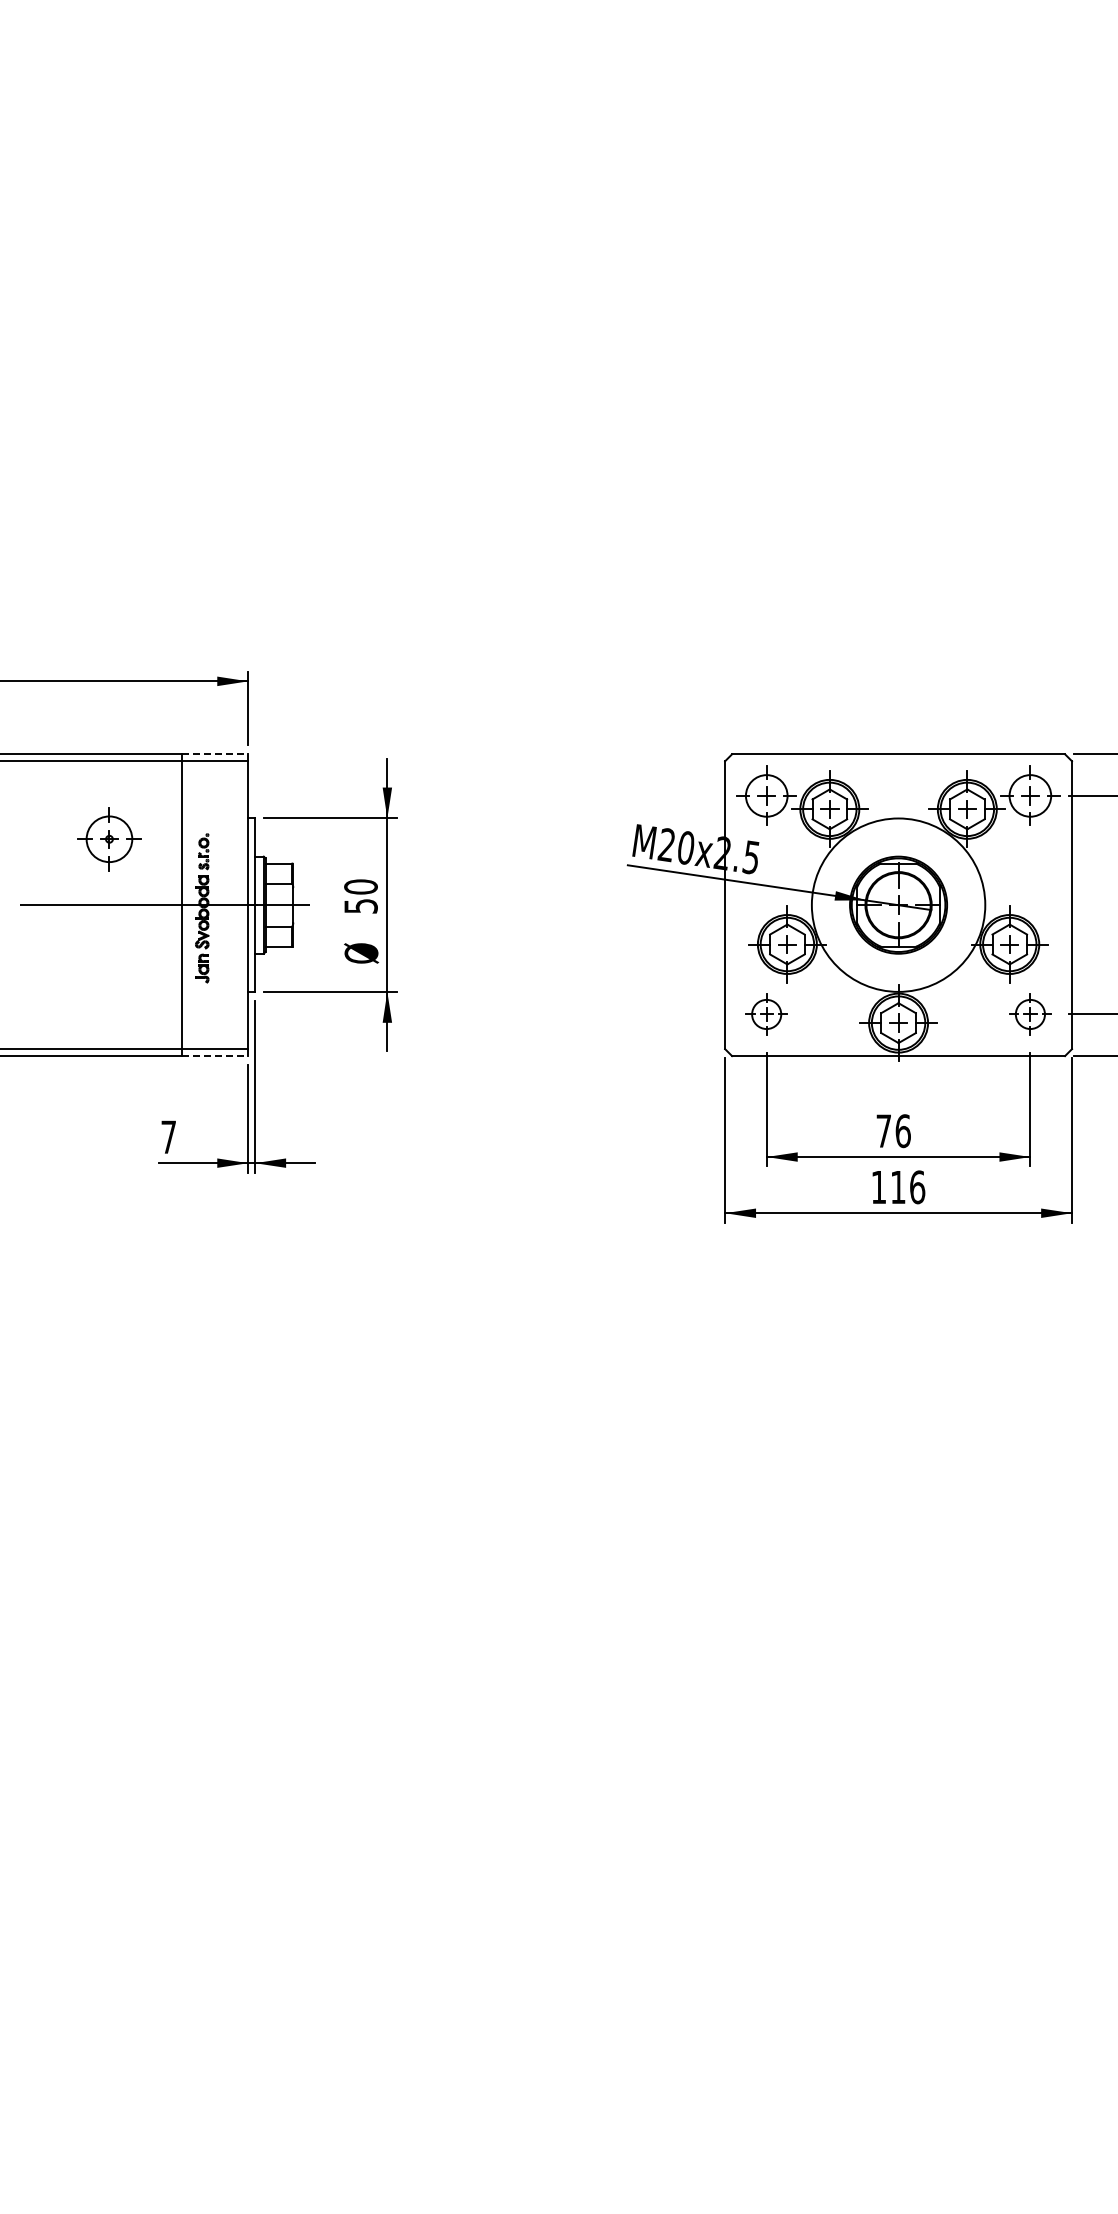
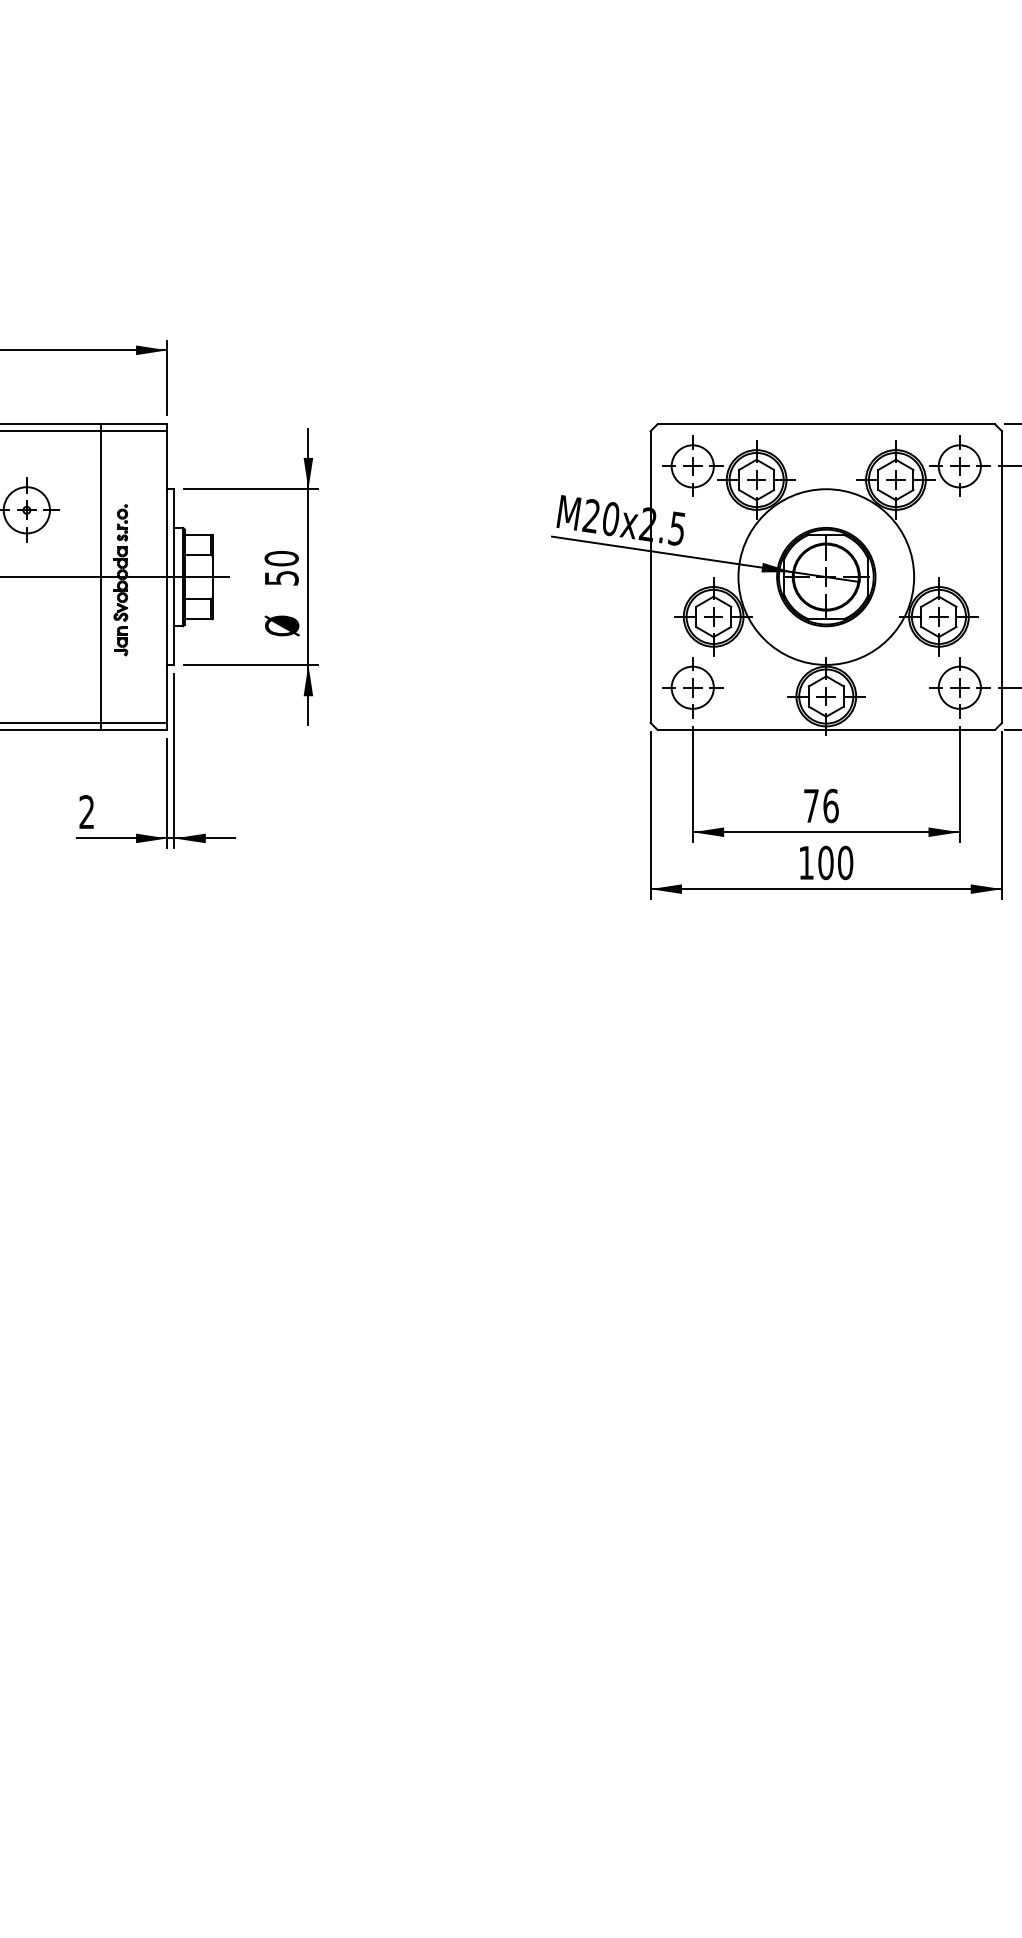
line: (215, 754) -> (134, 424), dashed -> solid
part: (766, 1014) -> (692, 687), size x1.43
part: (1030, 1014) -> (959, 687), size x1.43
line: (215, 1056) -> (134, 730), dashed -> solid
text: (168, 1136) -> (86, 811), 7 -> 2
text: (907, 1187) -> (835, 863), 116 -> 100

